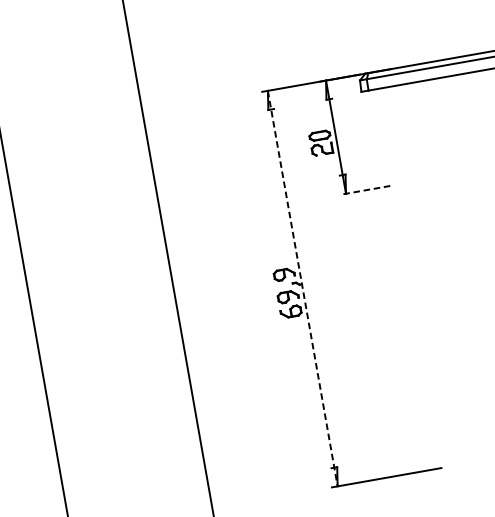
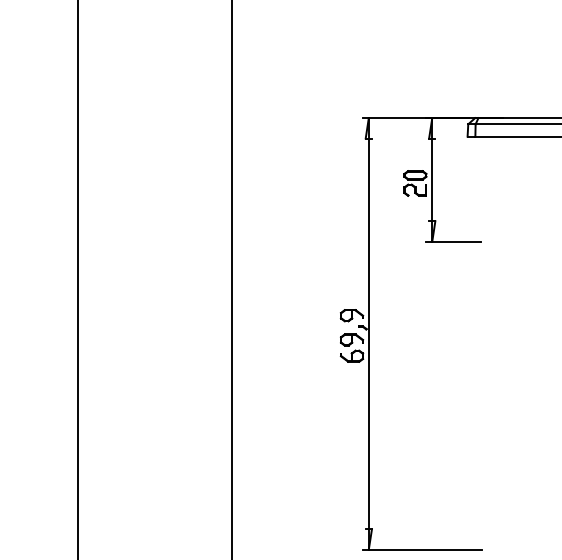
line: (364, 190) -> (452, 241), dashed -> solid
line: (302, 288) -> (368, 333), dashed -> solid

